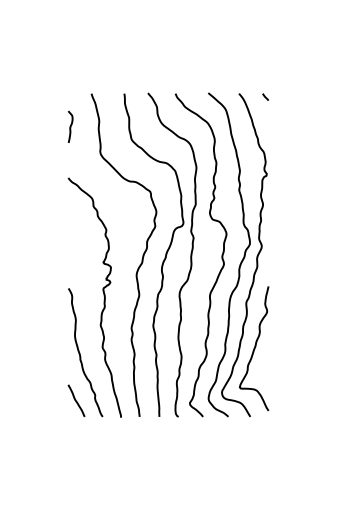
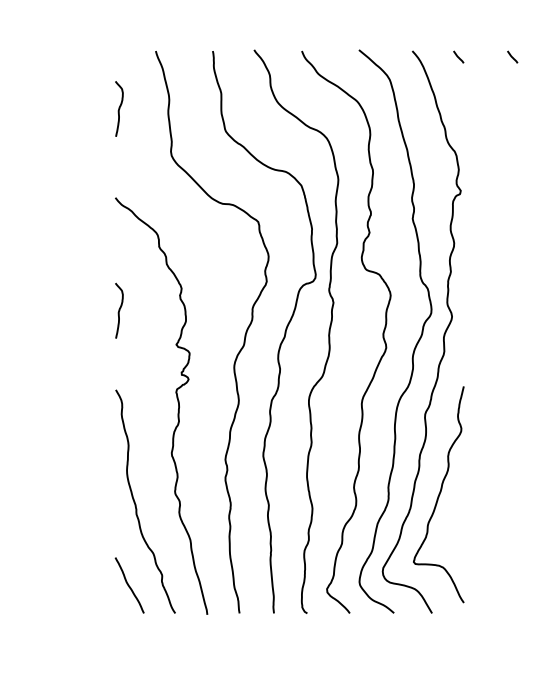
curve: (296, 96) -> (512, 55), added
curve: (70, 242) -> (119, 309), added

